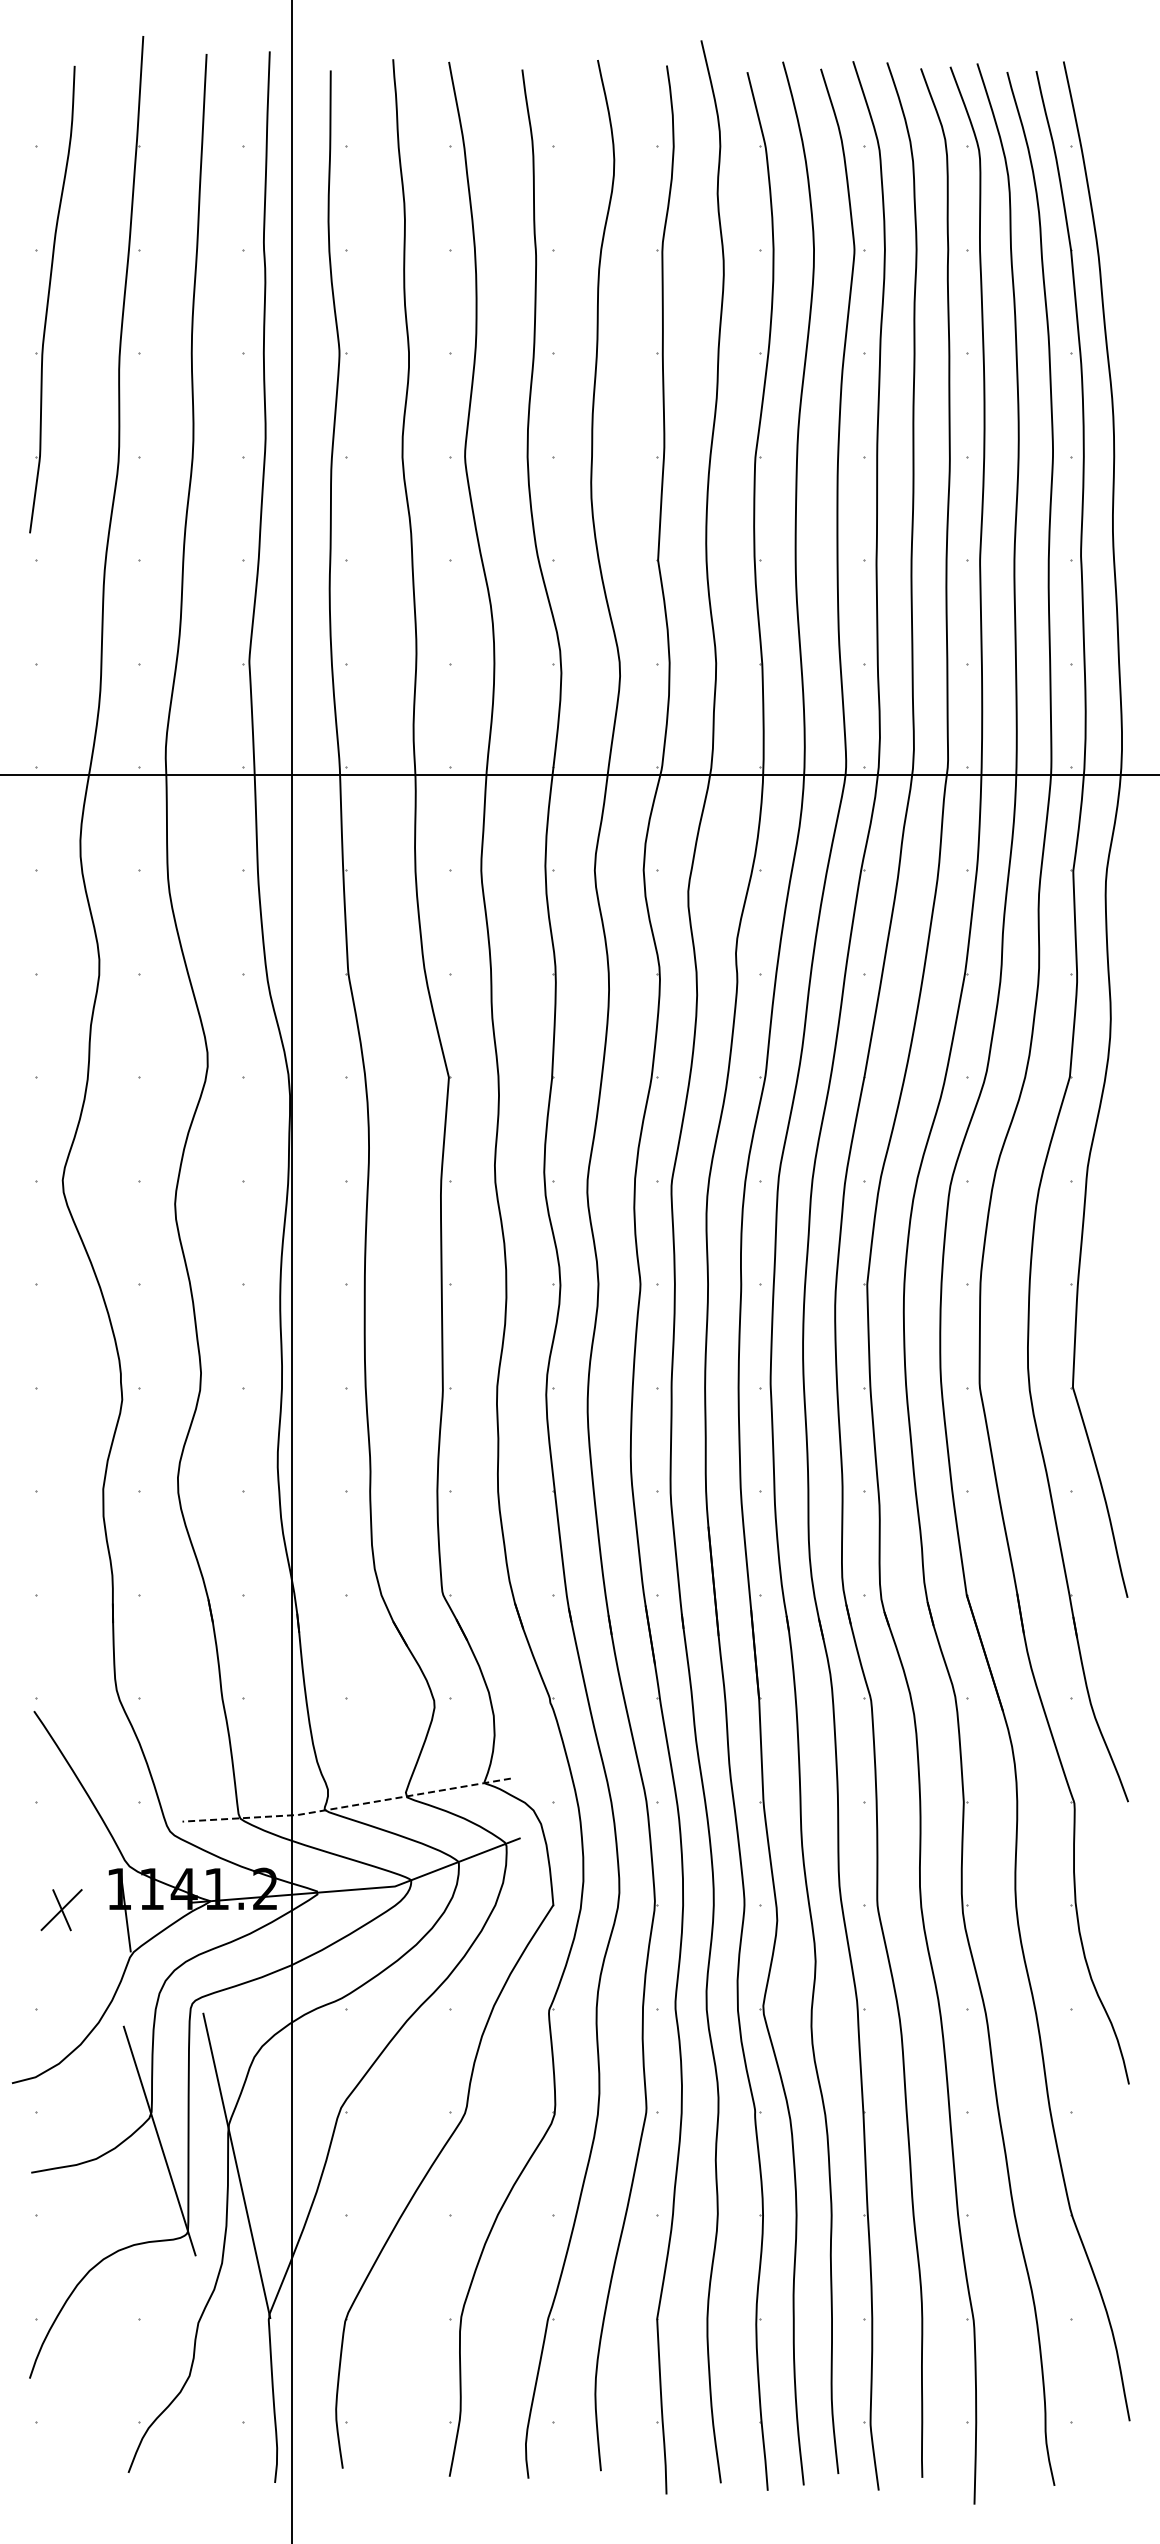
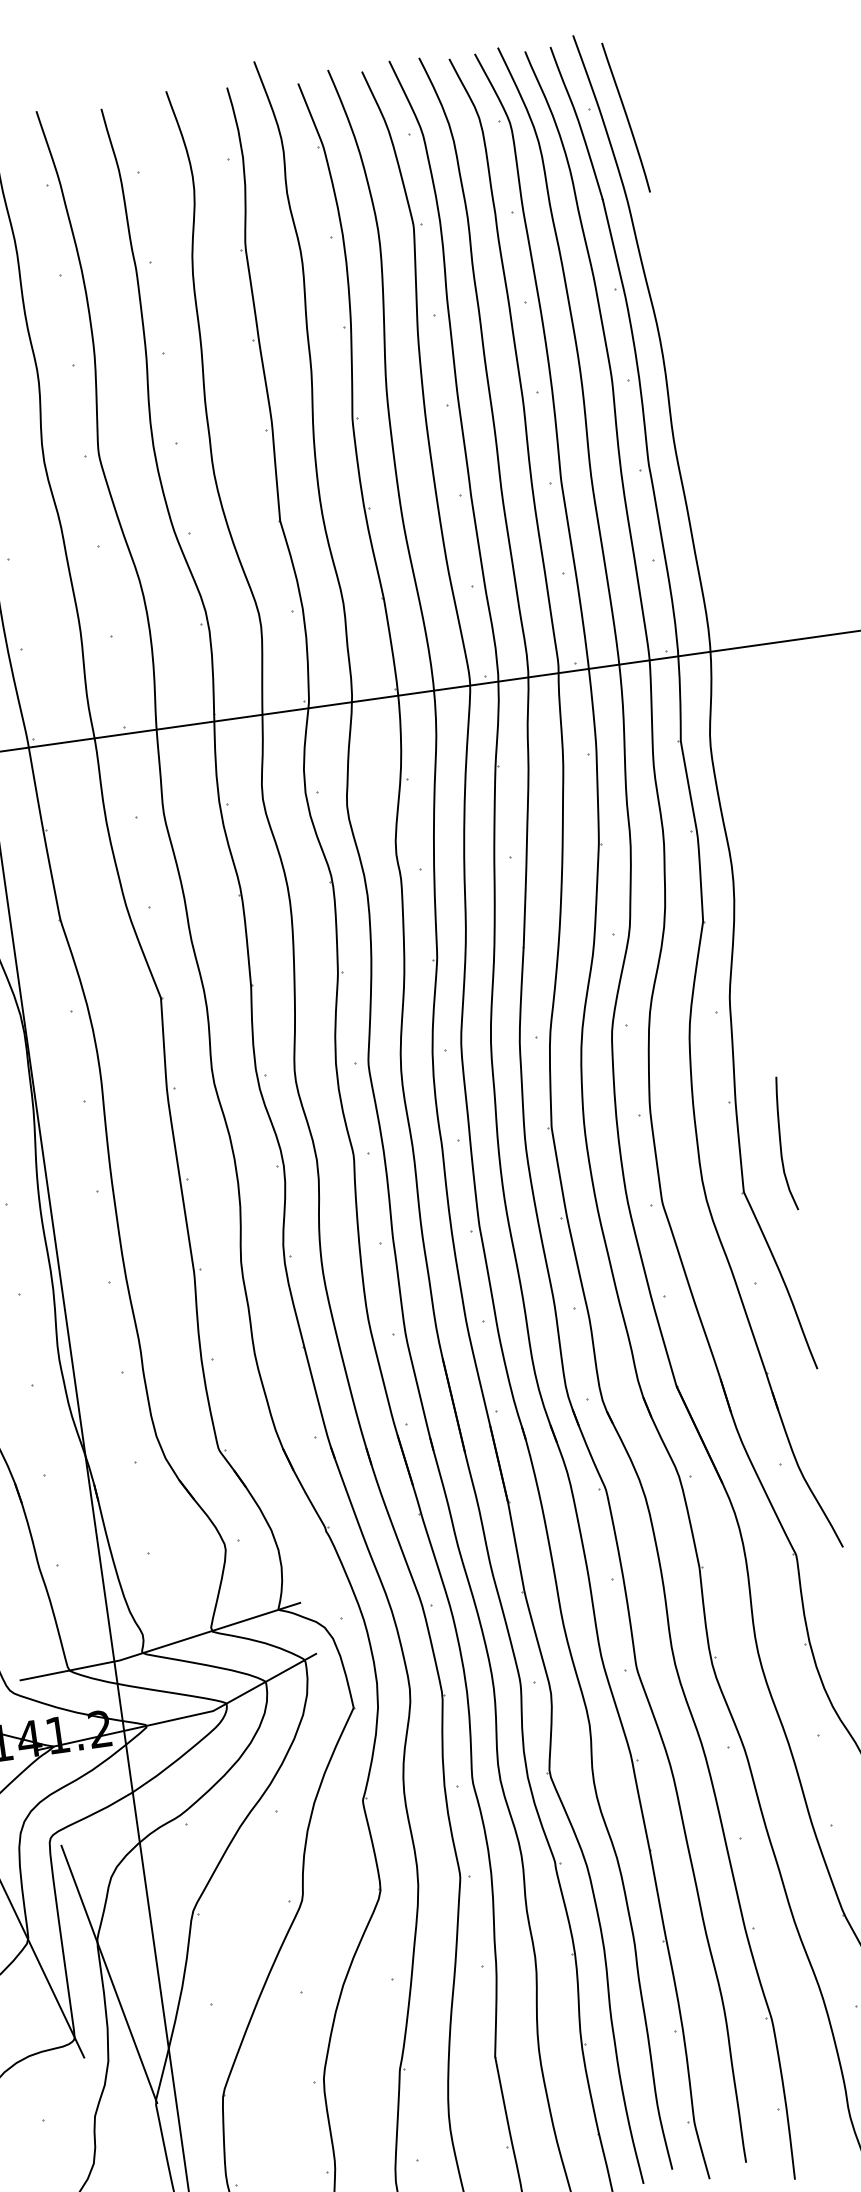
curve: (1110, 162) -> (626, 117), added
curve: (1122, 1339) -> (781, 1144), added
line: (346, 1806) -> (160, 1647), dashed -> solid

